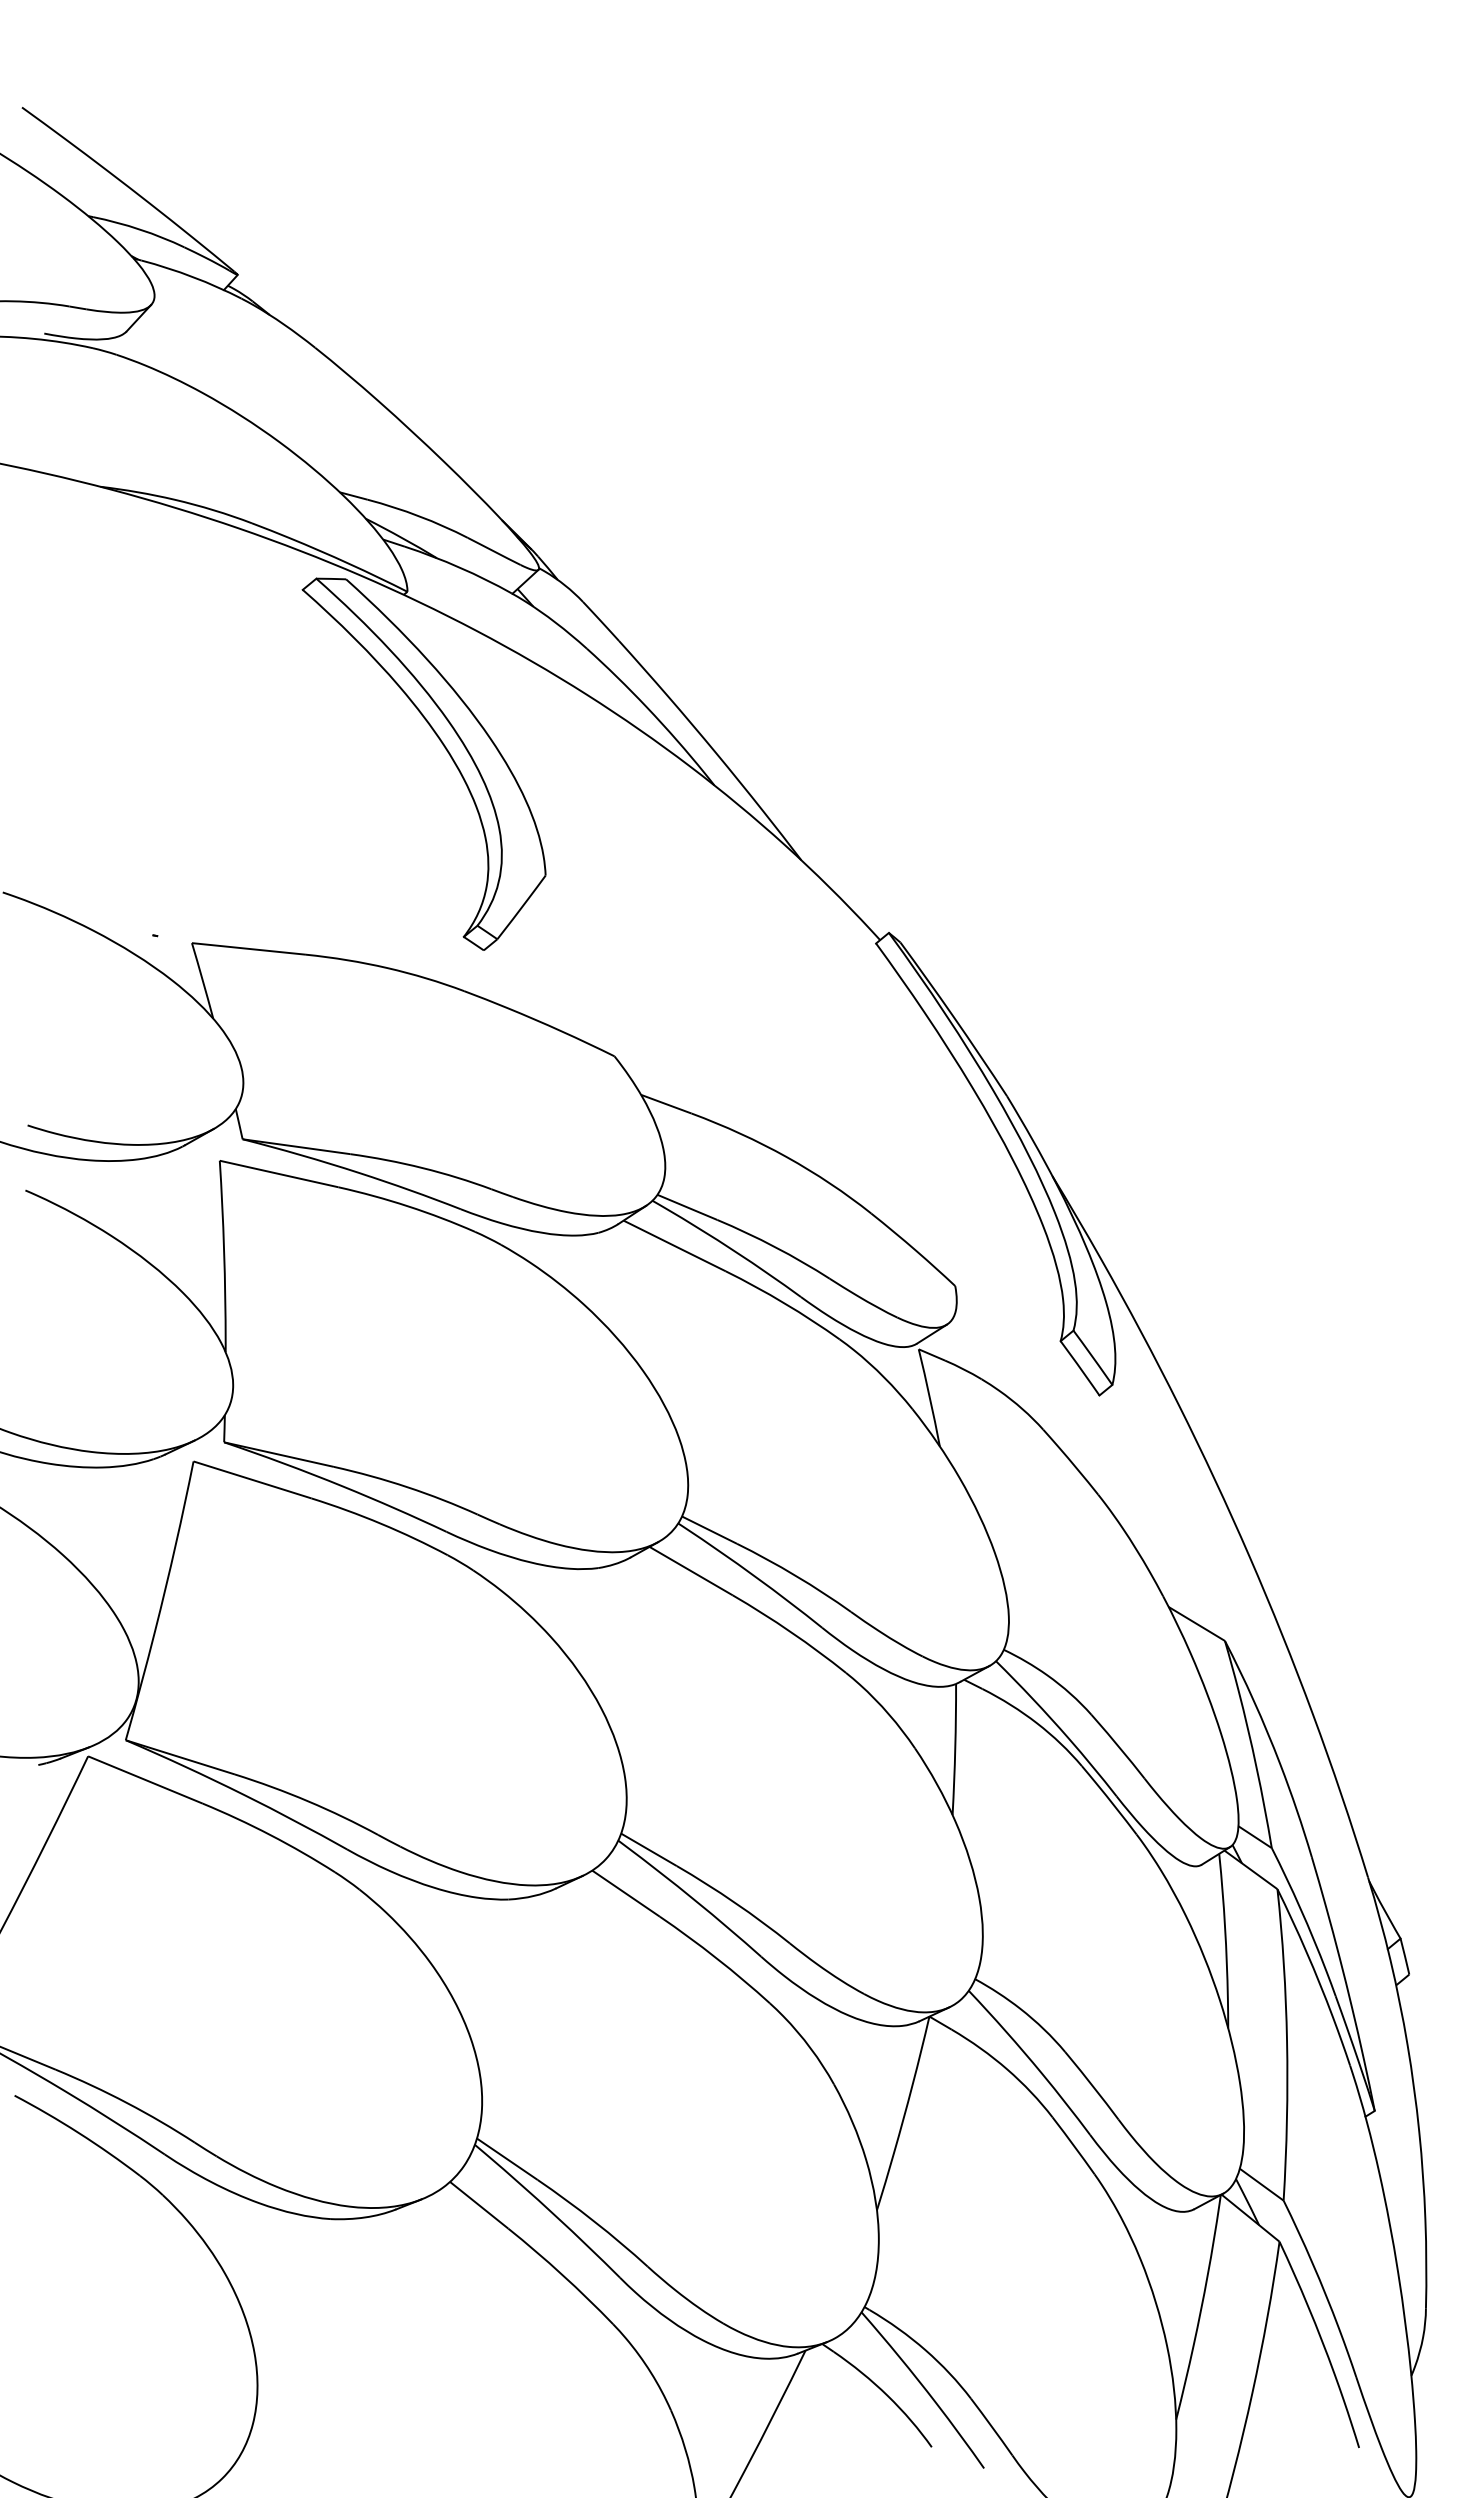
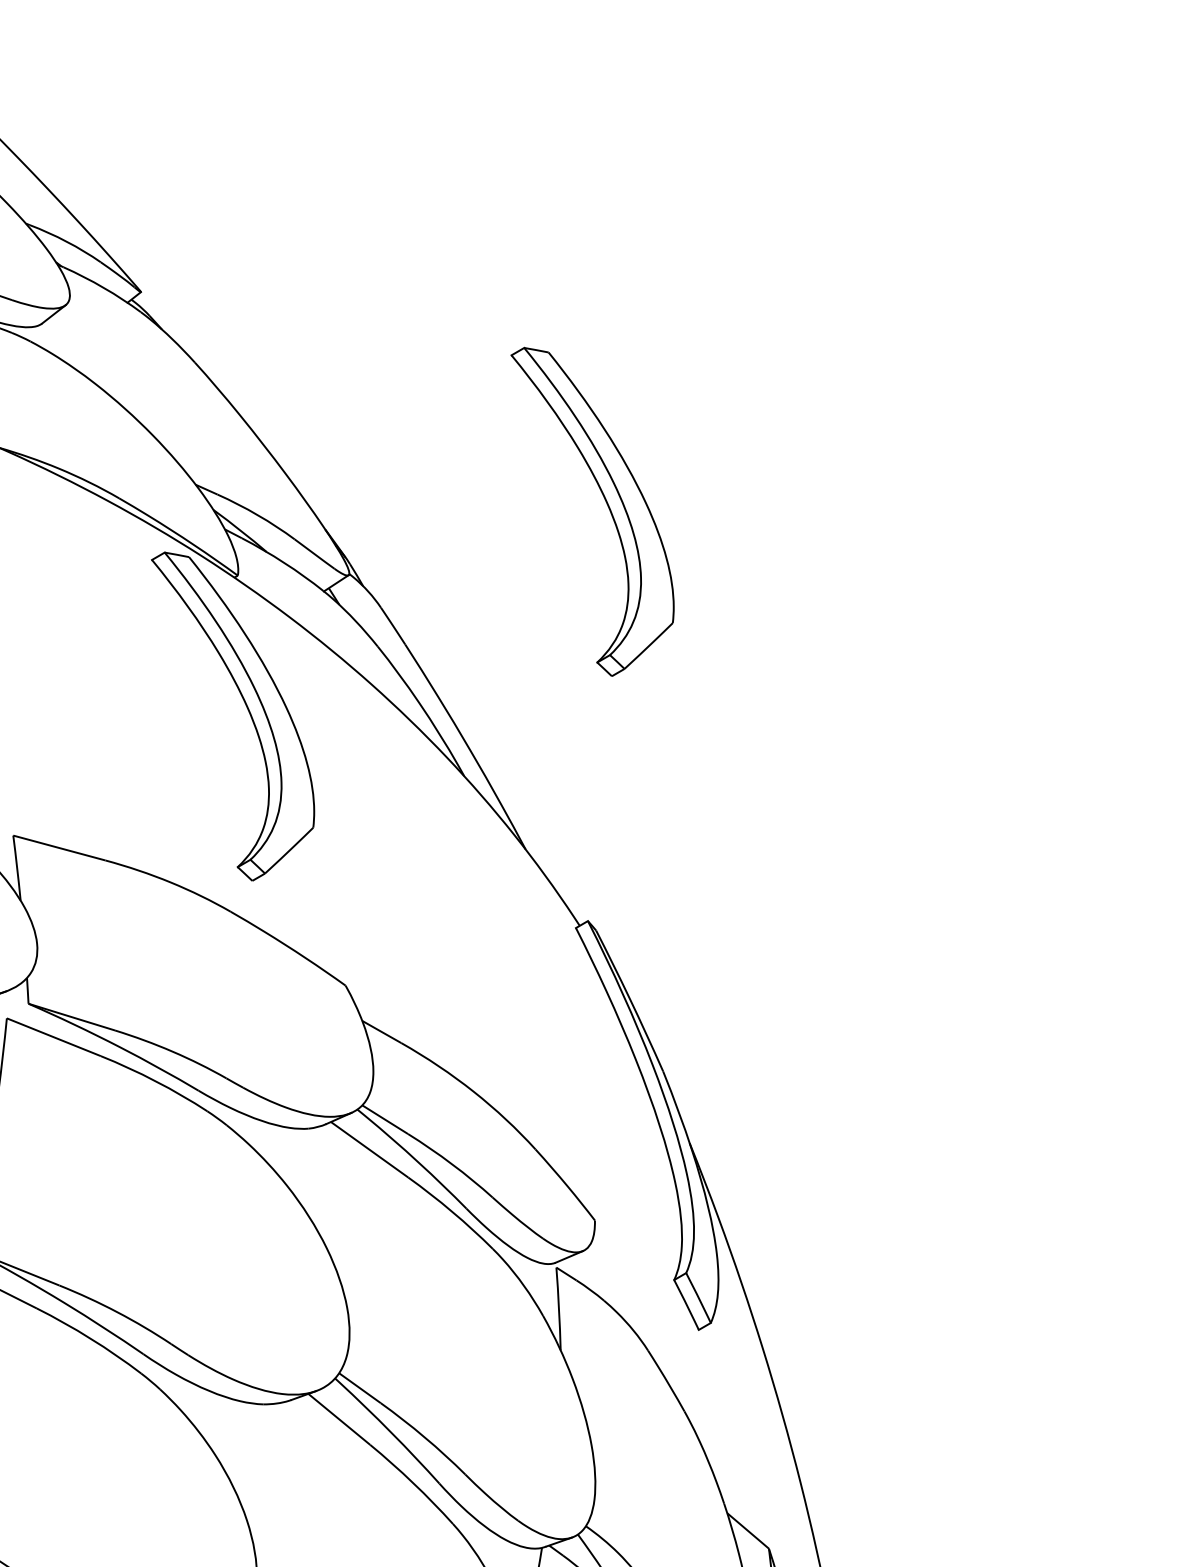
part: (832, 439) -> (608, 507), added

